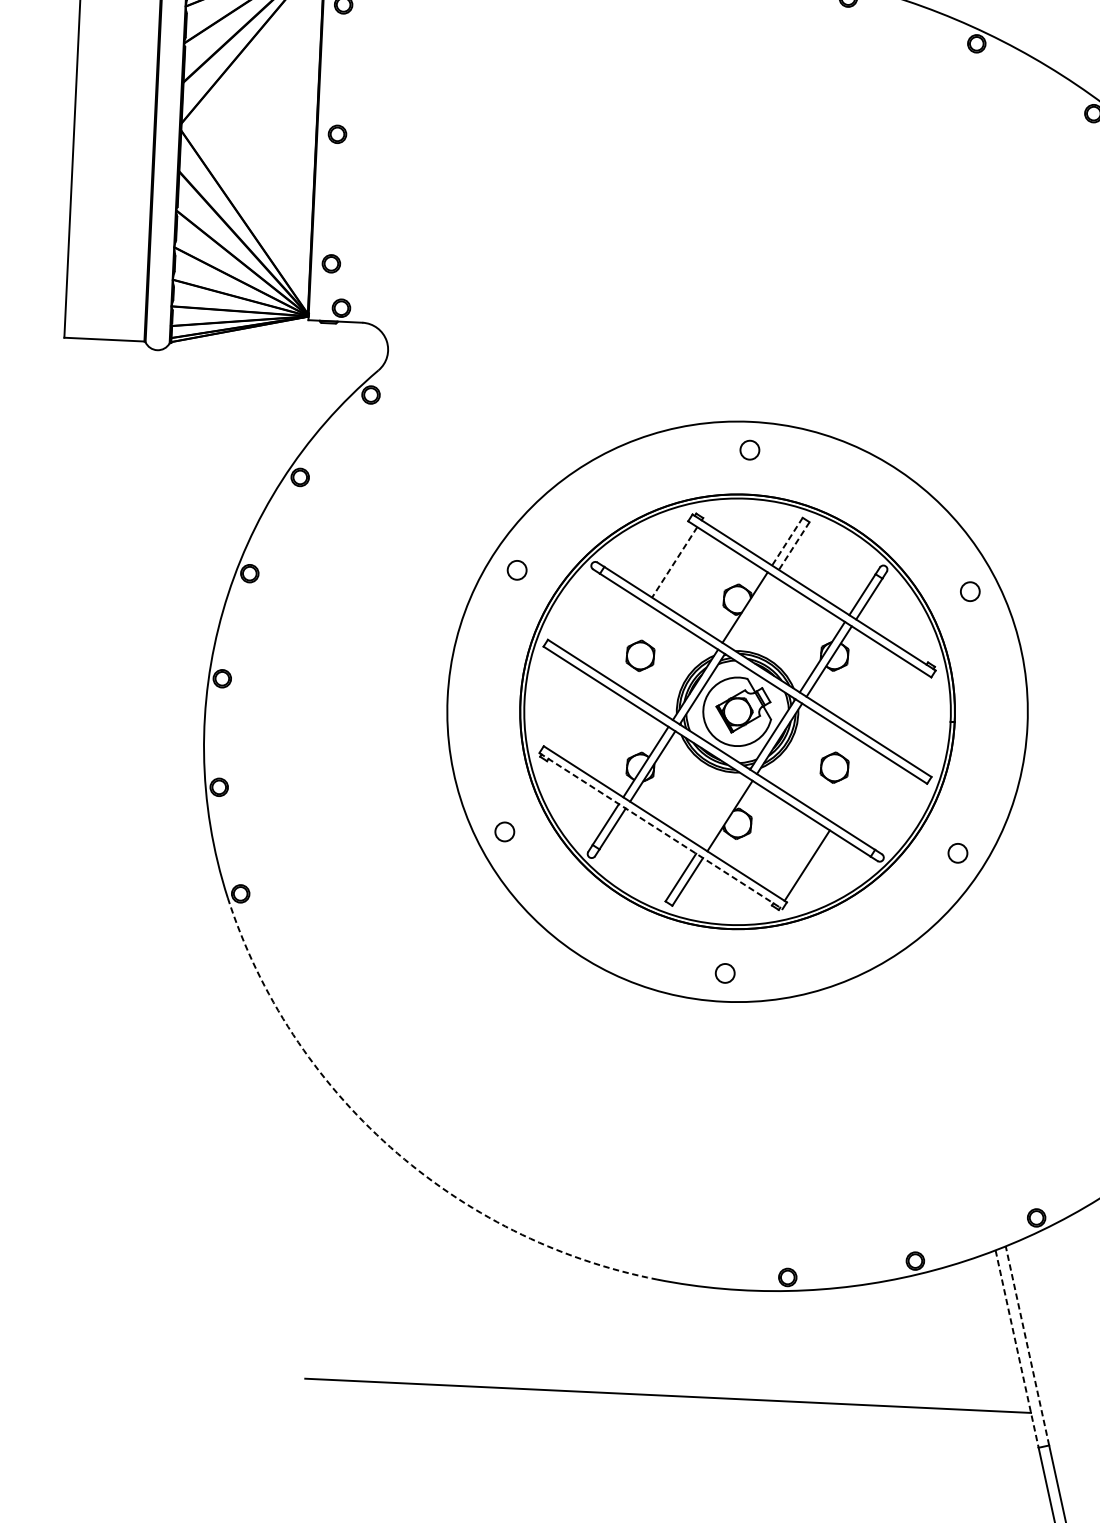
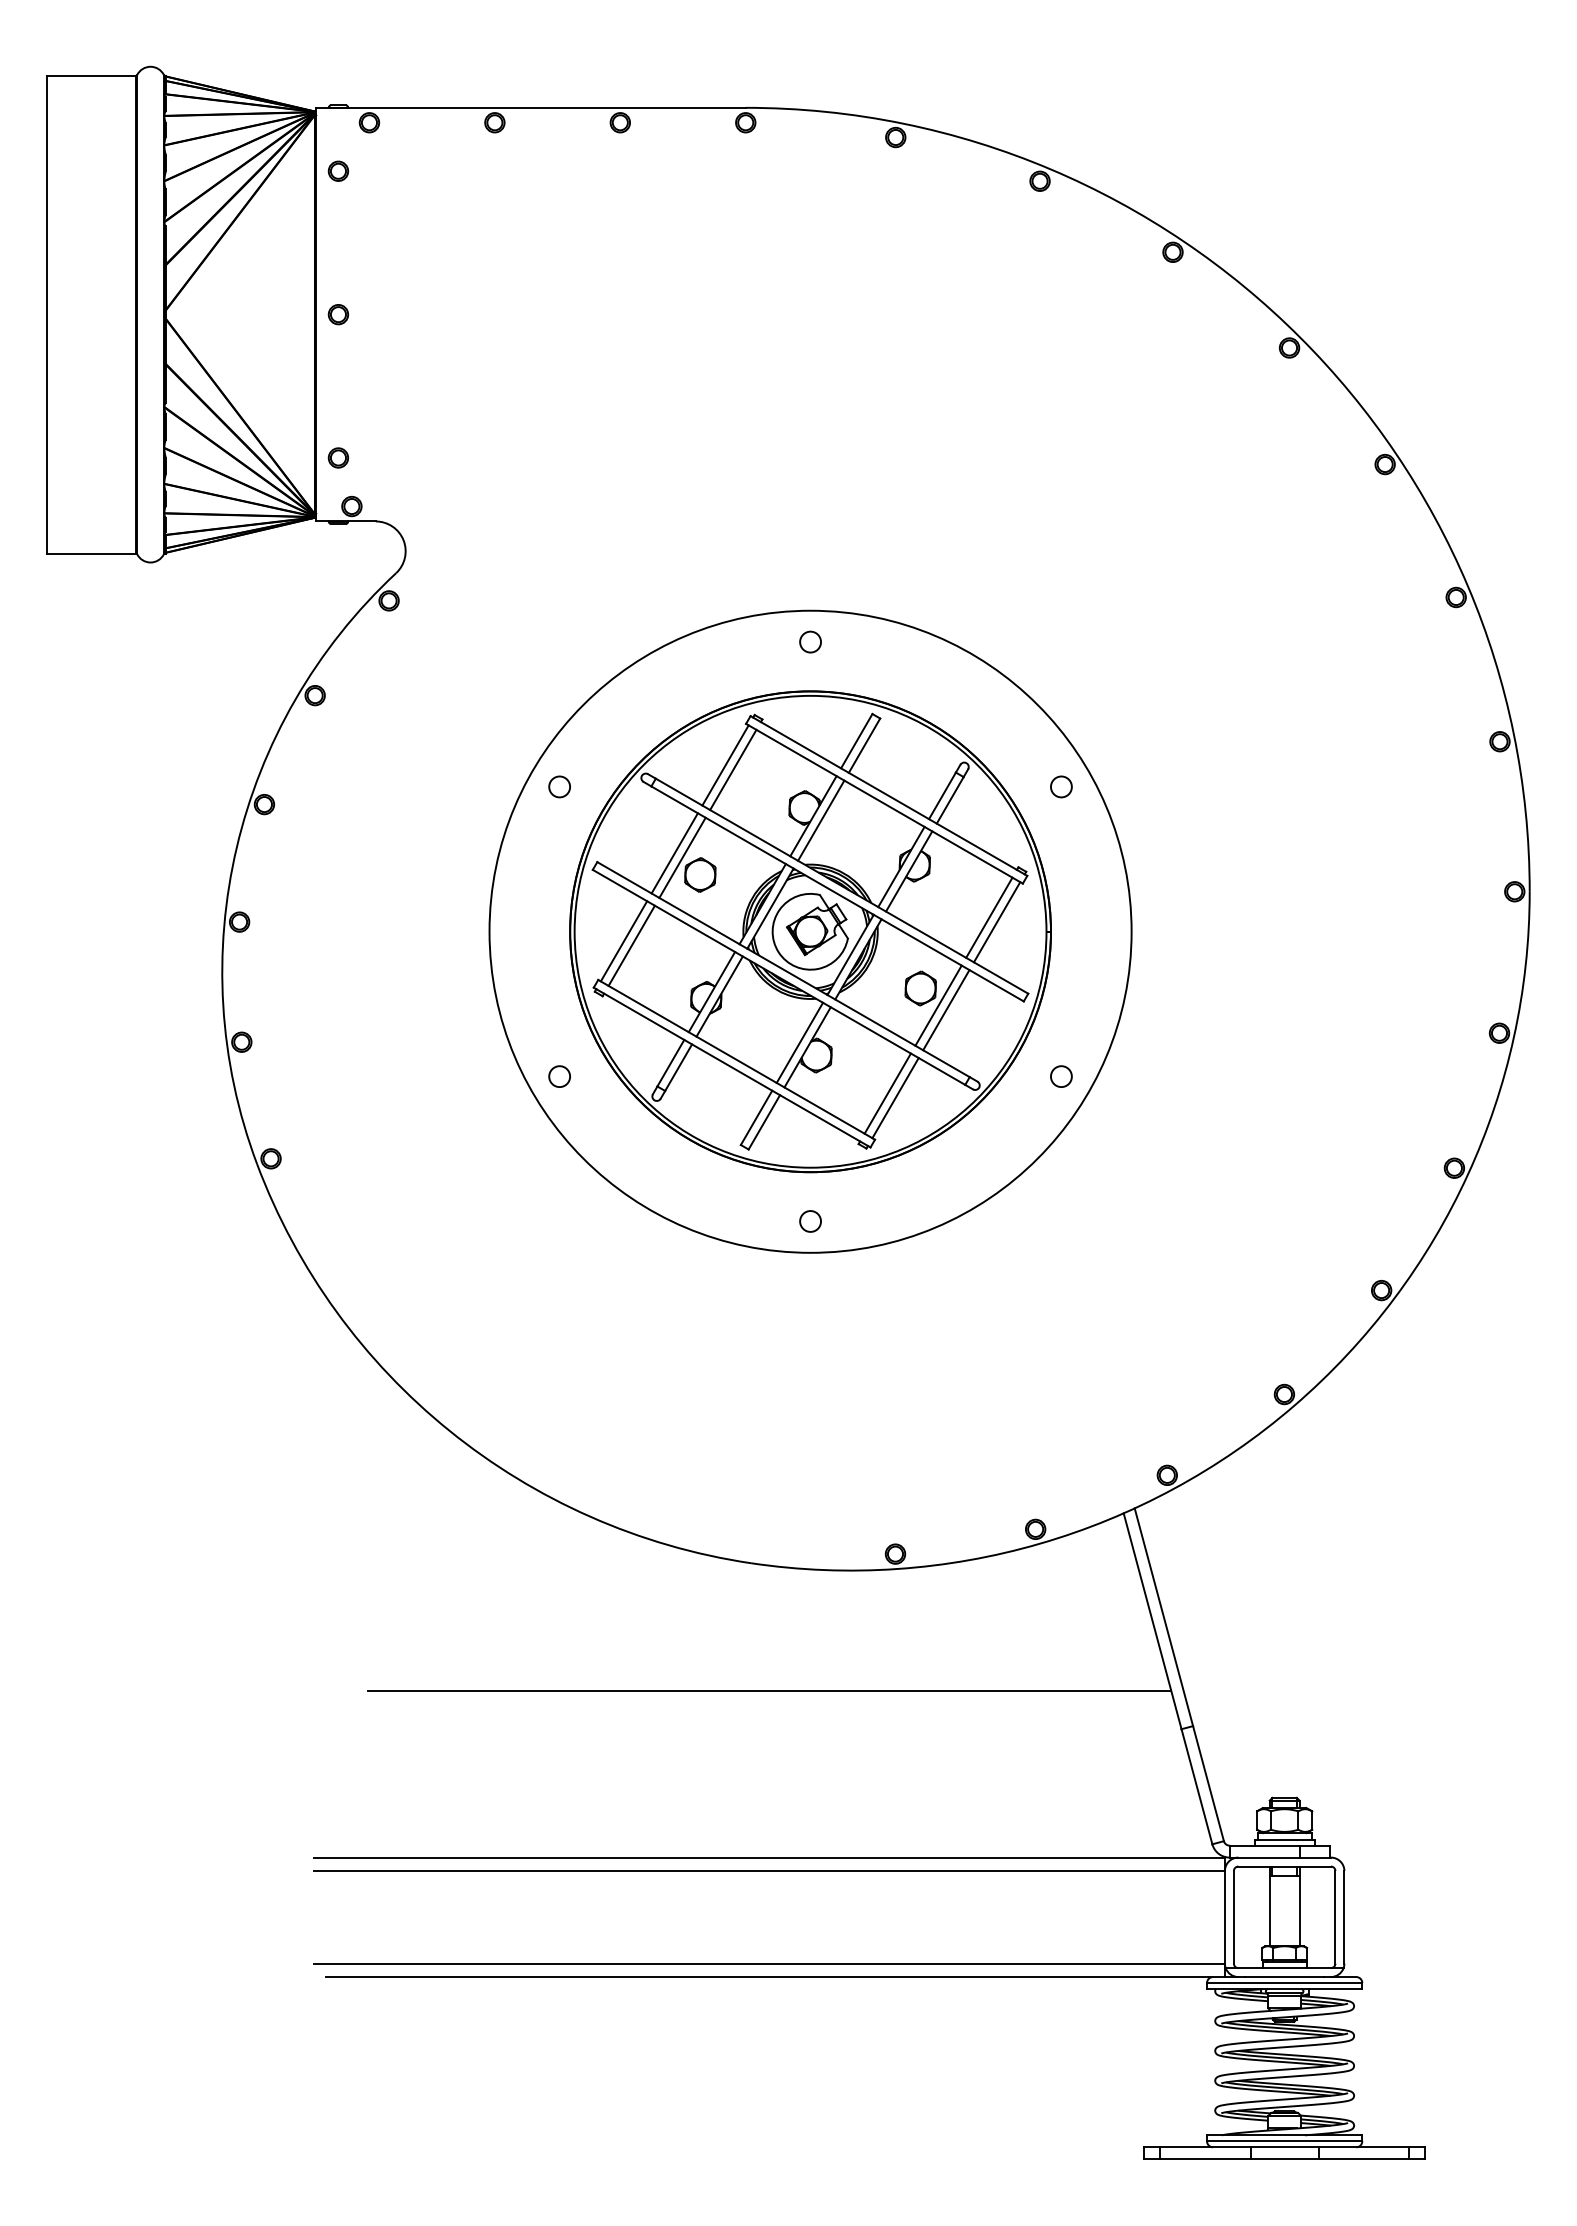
line: (787, 541) -> (856, 741), dashed -> solid
line: (794, 546) -> (864, 746), dashed -> solid
line: (667, 558) -> (725, 765), added
line: (674, 562) -> (733, 770), dashed -> solid
line: (752, 611) -> (821, 820), added
line: (618, 635) -> (674, 853), added
line: (625, 639) -> (682, 857), added
line: (899, 706) -> (989, 917), added
line: (905, 711) -> (996, 922), added
line: (568, 712) -> (623, 941), added
line: (575, 716) -> (631, 945), added
line: (849, 783) -> (938, 1005), added
line: (856, 788) -> (946, 1010), added
line: (722, 811) -> (799, 1042), added
line: (661, 831) -> (732, 1067), dashed -> solid
line: (800, 861) -> (887, 1093), added
arc: (390, 1146) -> (449, 1430), dashed -> solid
line: (1027, 1346) -> (1163, 1617), dashed -> solid
line: (1017, 1349) -> (1152, 1621), dashed -> solid

